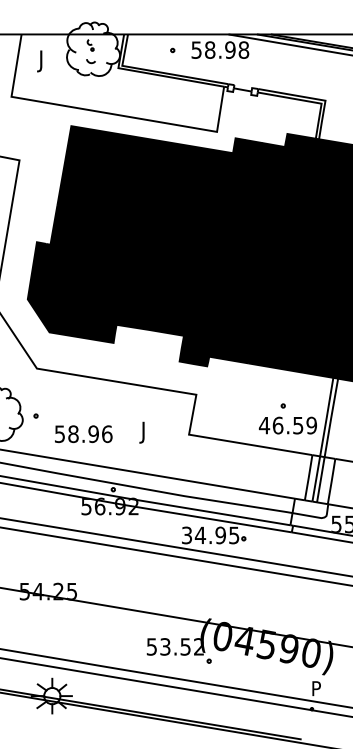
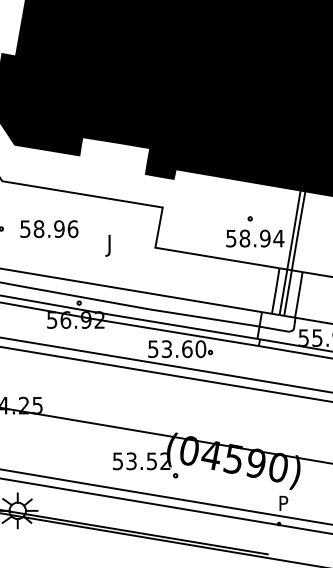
text: (287, 425) -> (254, 238), 46.59 -> 58.94
text: (83, 434) -> (49, 229), moved
text: (210, 535) -> (176, 349), 34.95 -> 53.60

